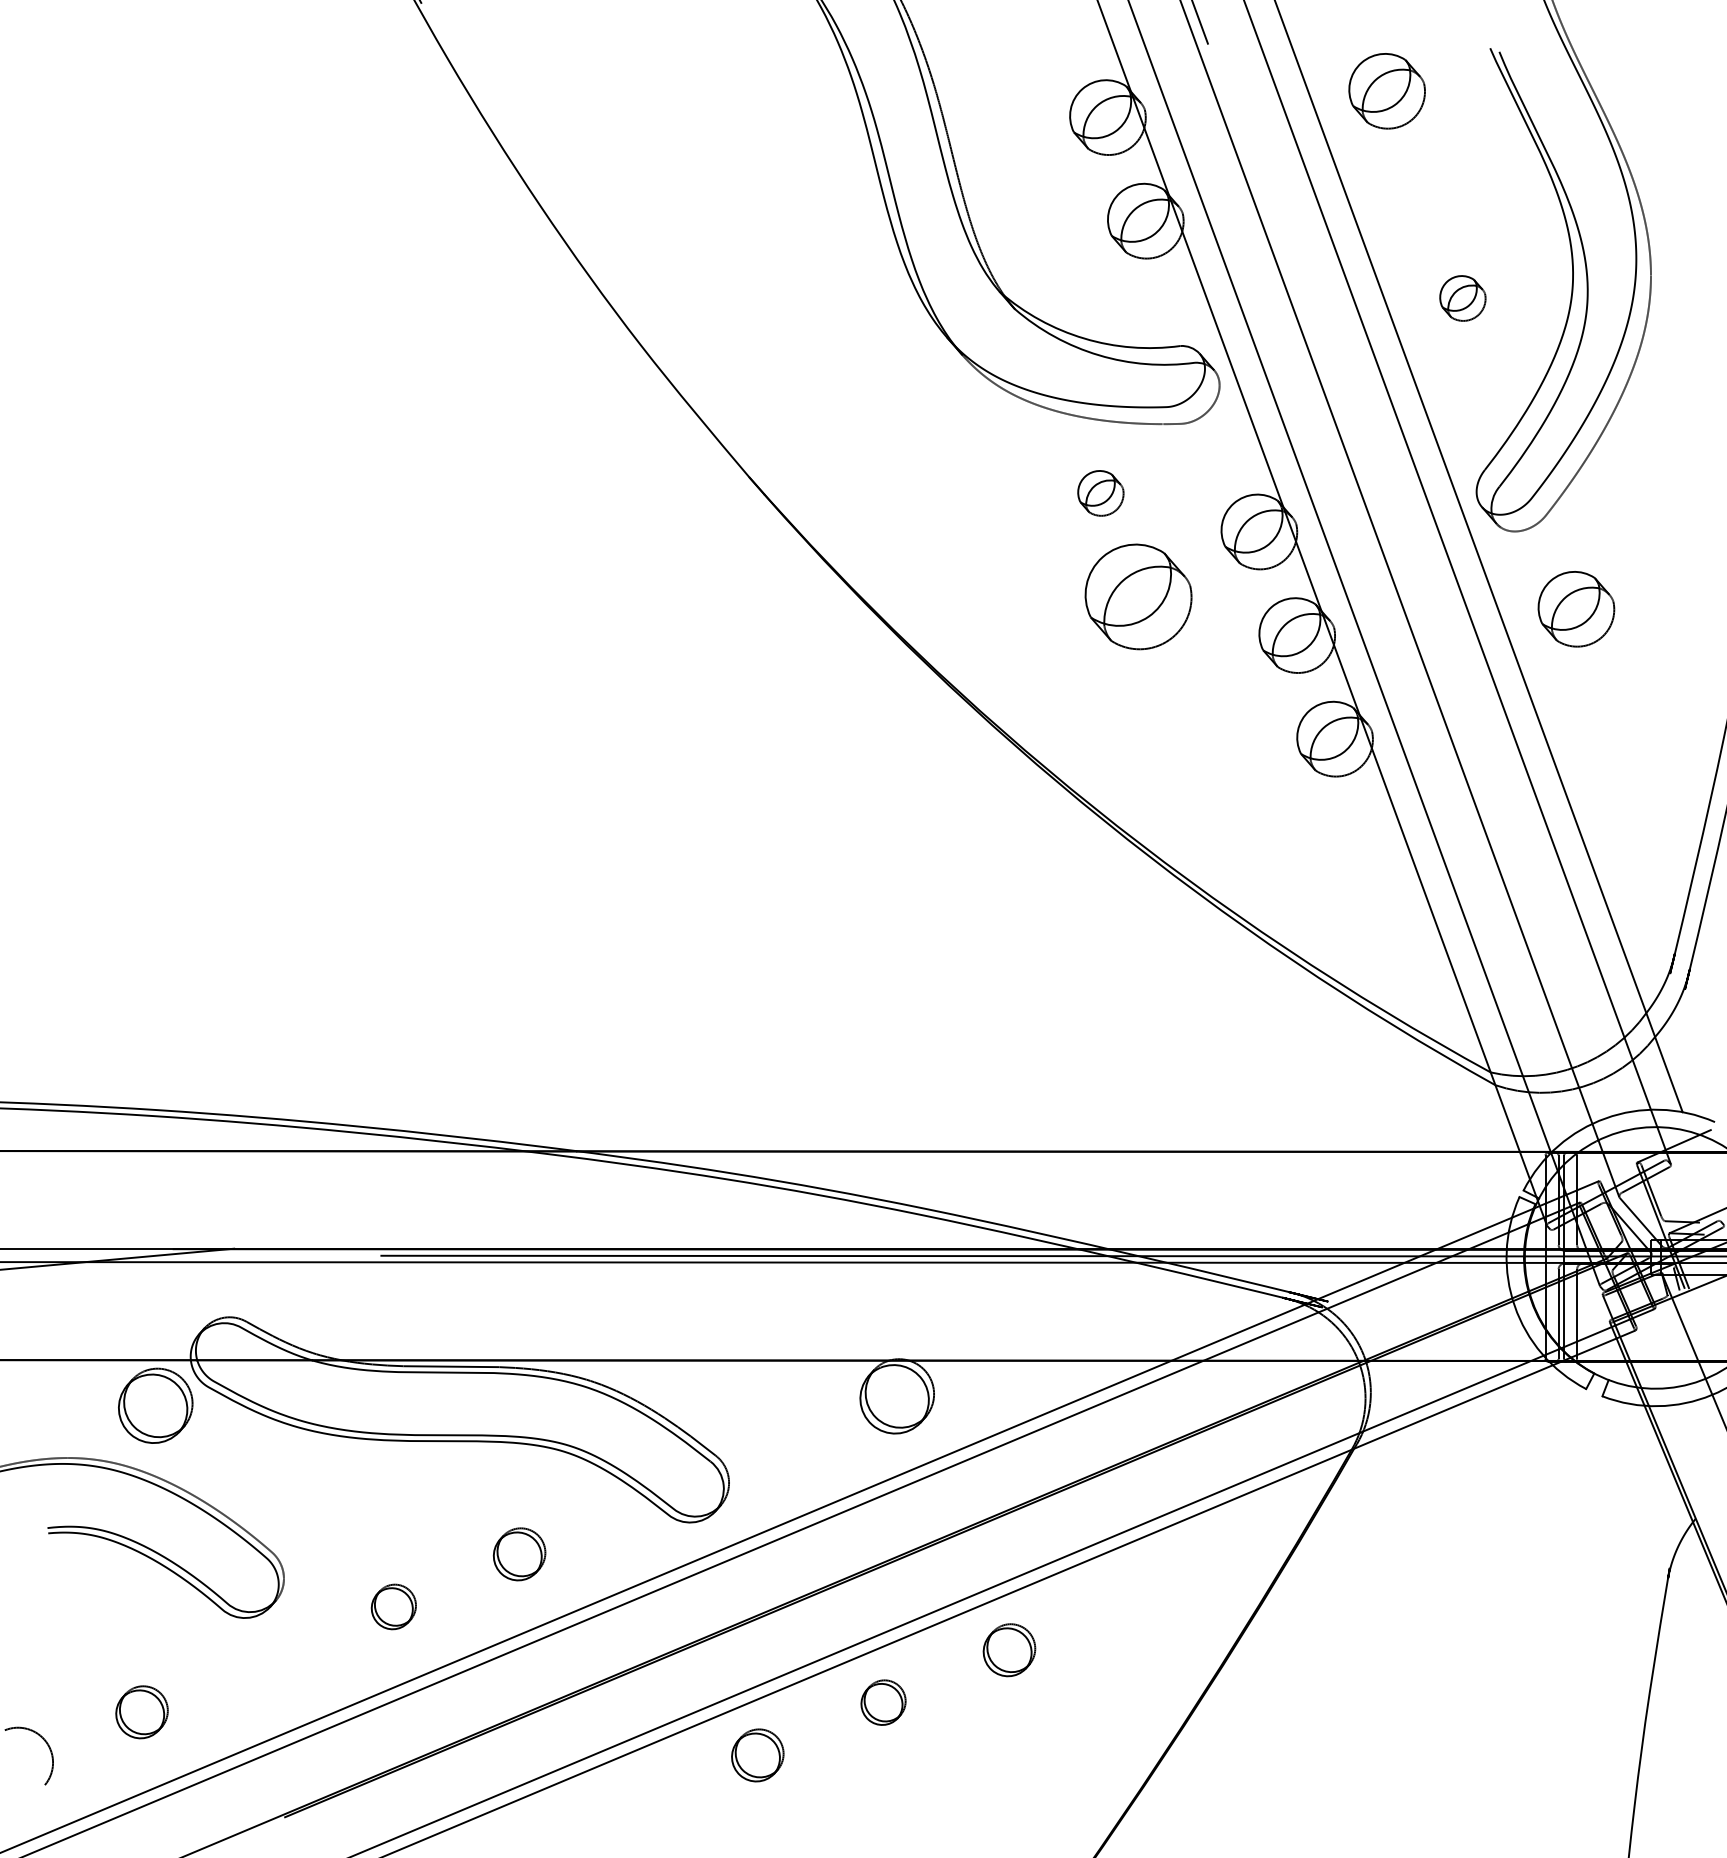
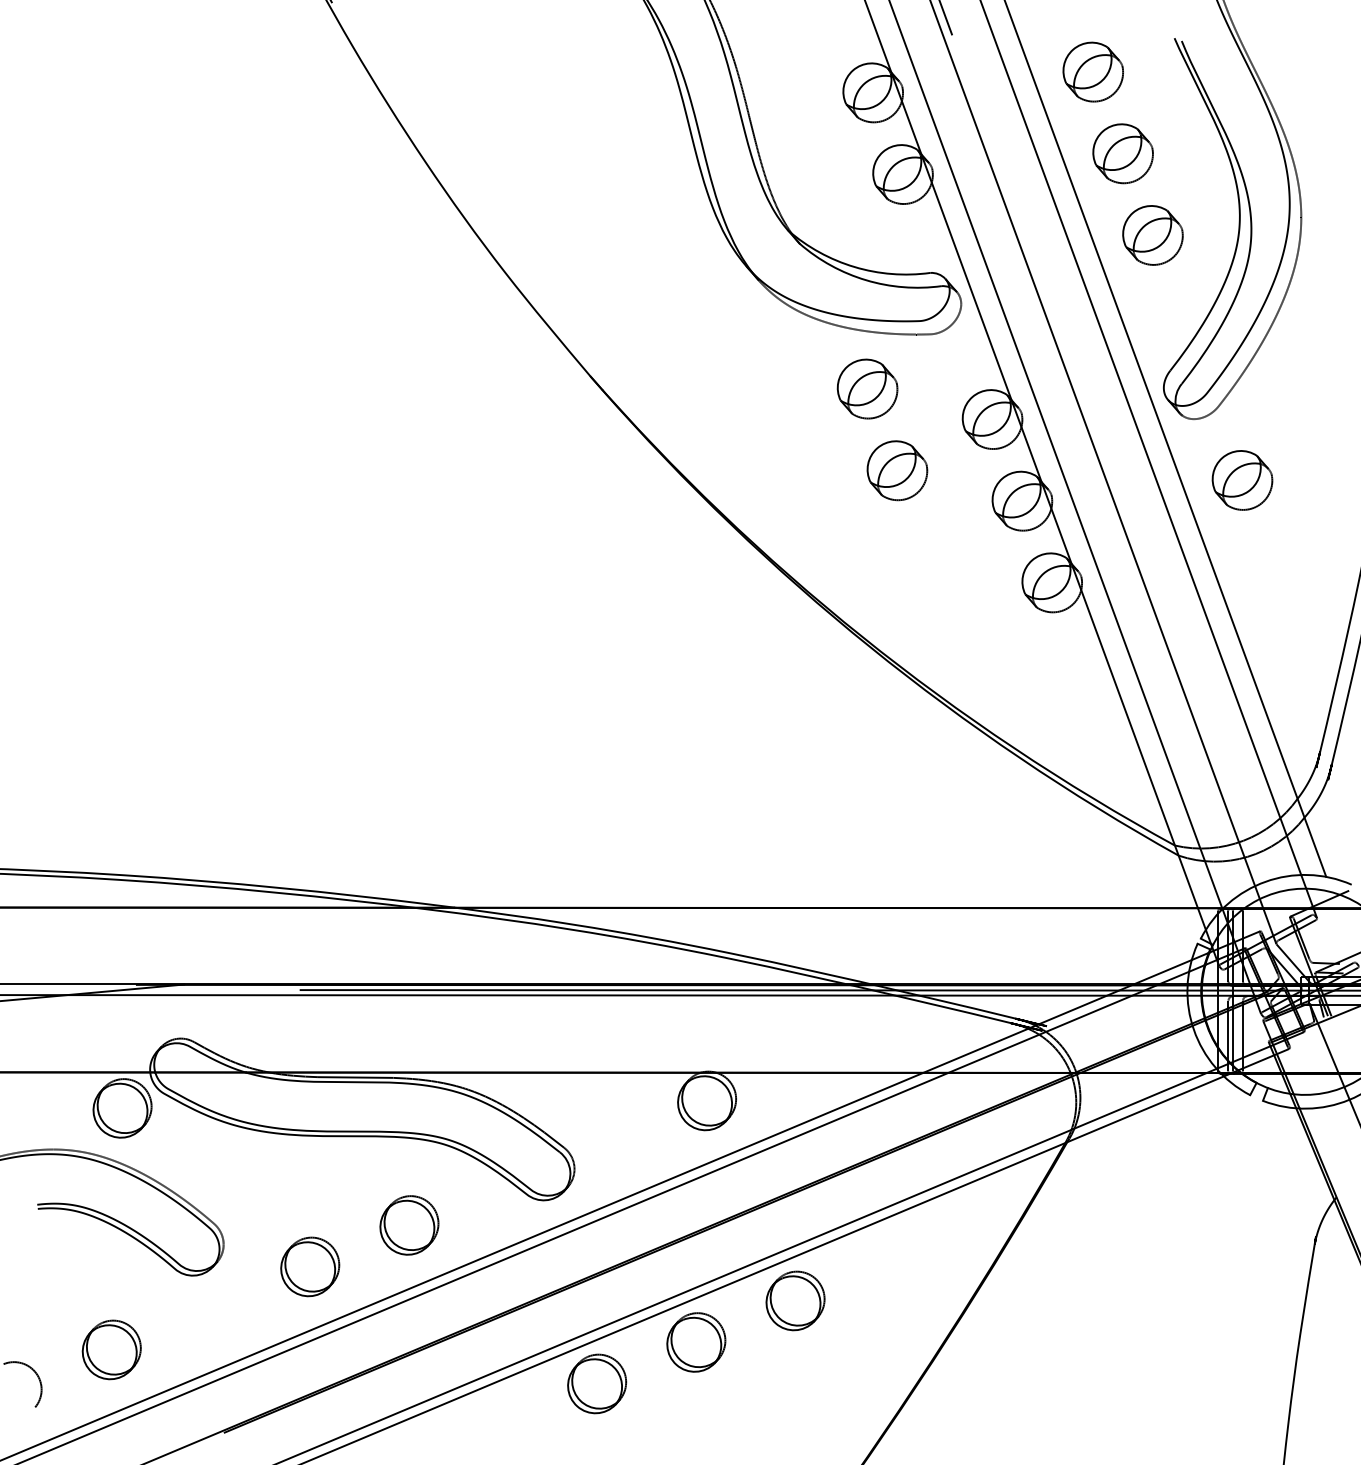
part: (1424, 194) -> (1122, 153), added
part: (1462, 298) -> (1152, 235), size x1.67
part: (1100, 493) -> (867, 389), size x1.67
part: (1138, 596) -> (897, 470), size x0.71
part: (519, 1554) -> (409, 1225), size x1.43
part: (393, 1606) -> (309, 1266), size x1.67
part: (1009, 1650) -> (795, 1301), size x1.43
part: (883, 1702) -> (696, 1342), size x1.67
part: (141, 1712) -> (111, 1350), size x1.43
part: (757, 1755) -> (596, 1384), size x1.43

